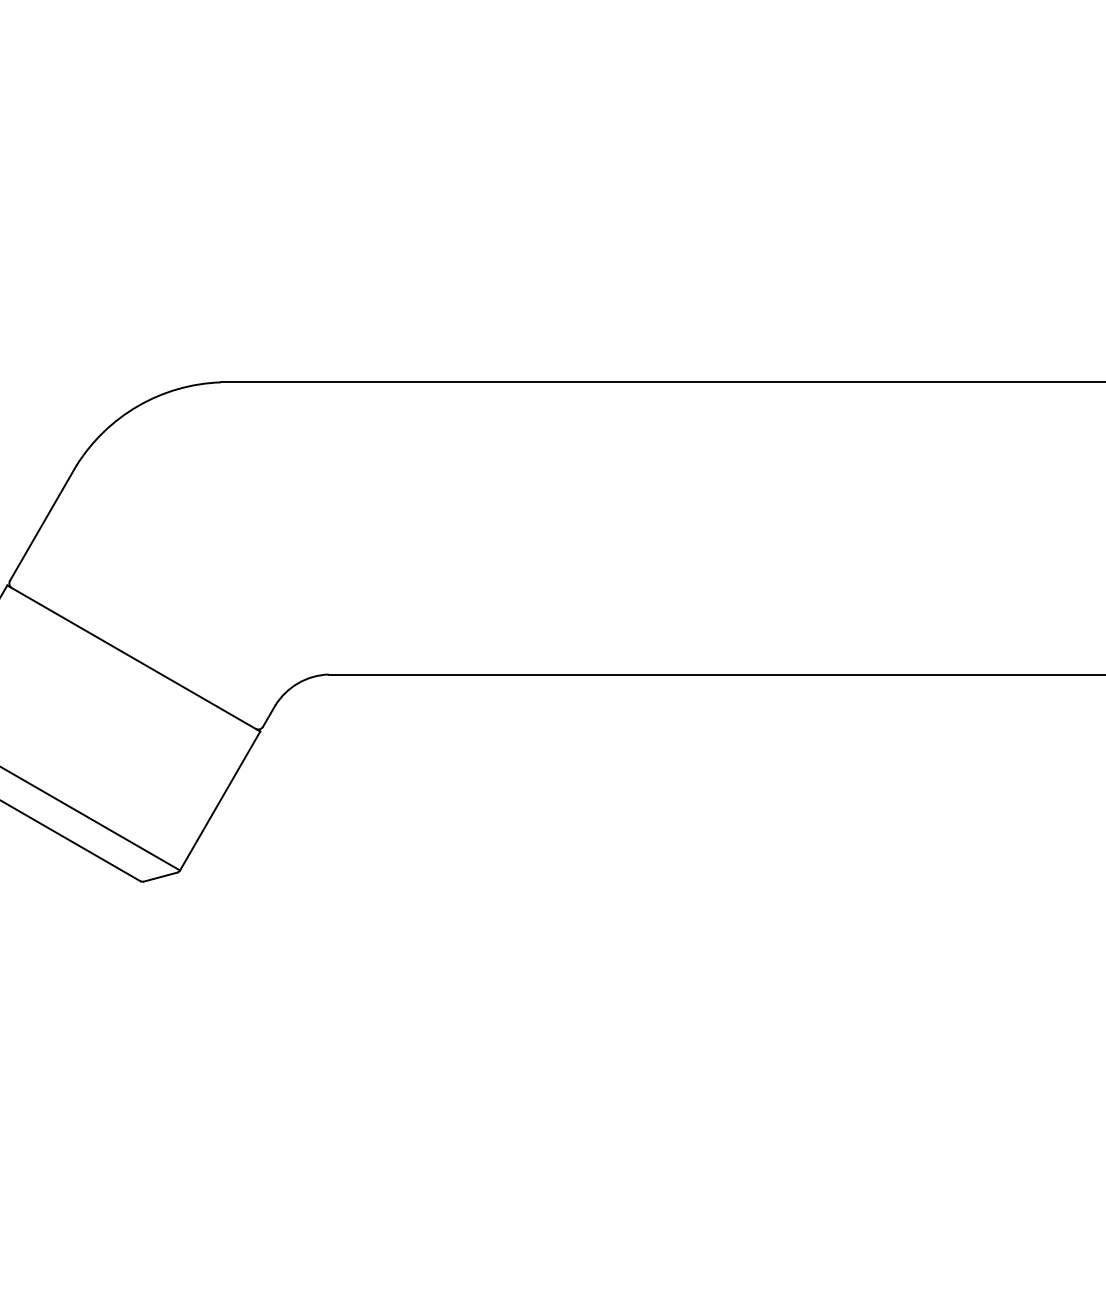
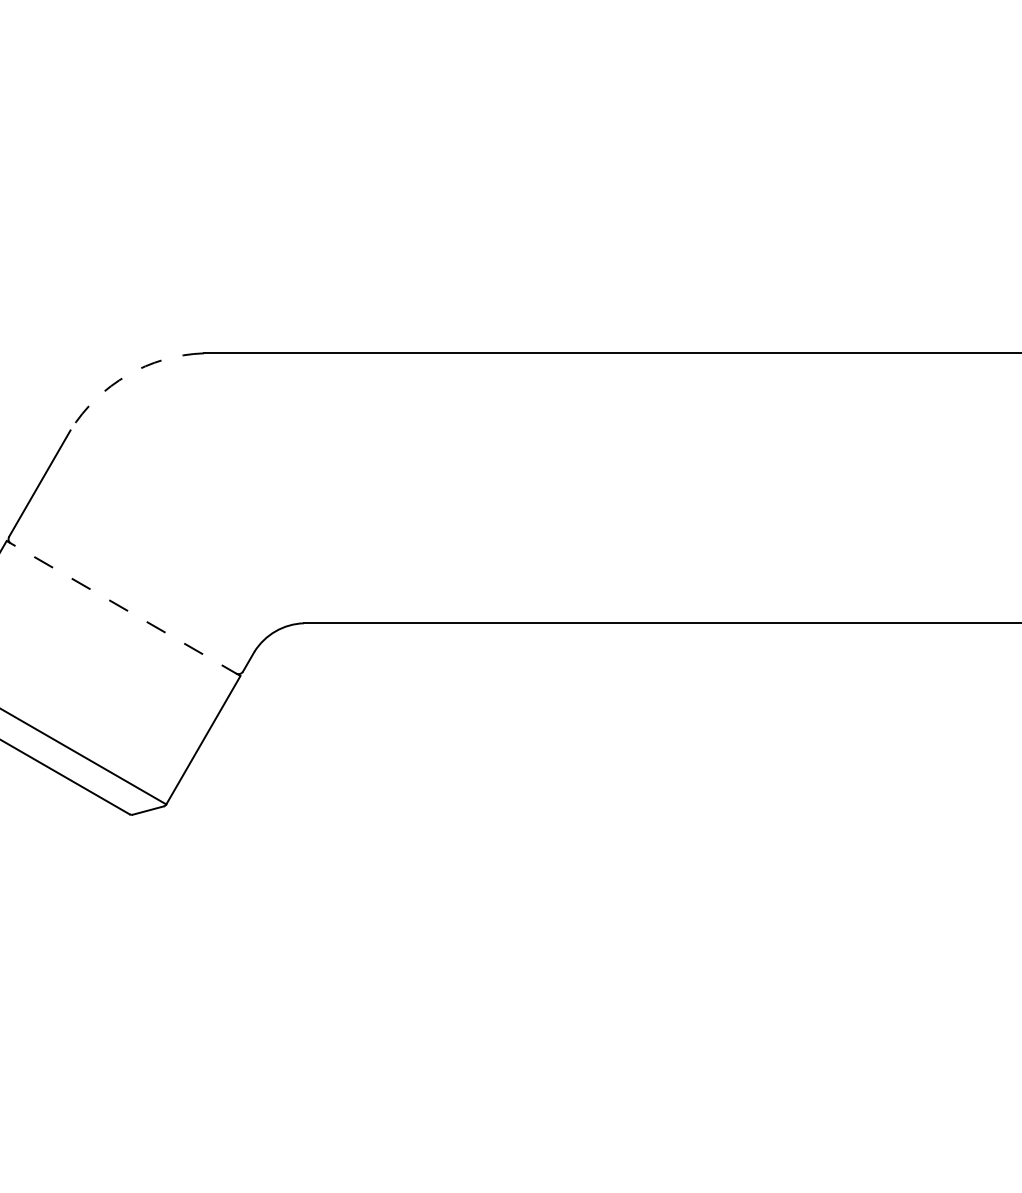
arc: (138, 406) -> (127, 375), solid -> dashed
line: (133, 658) -> (123, 608), solid -> dashed

